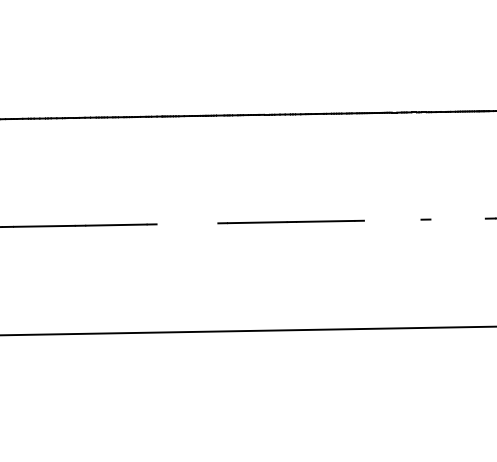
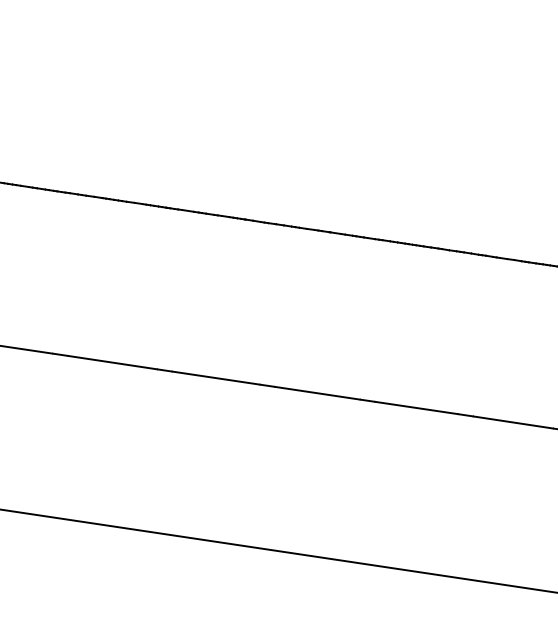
line: (457, 218) -> (512, 421), added
line: (392, 219) -> (416, 406), added
line: (187, 223) -> (112, 362), added

